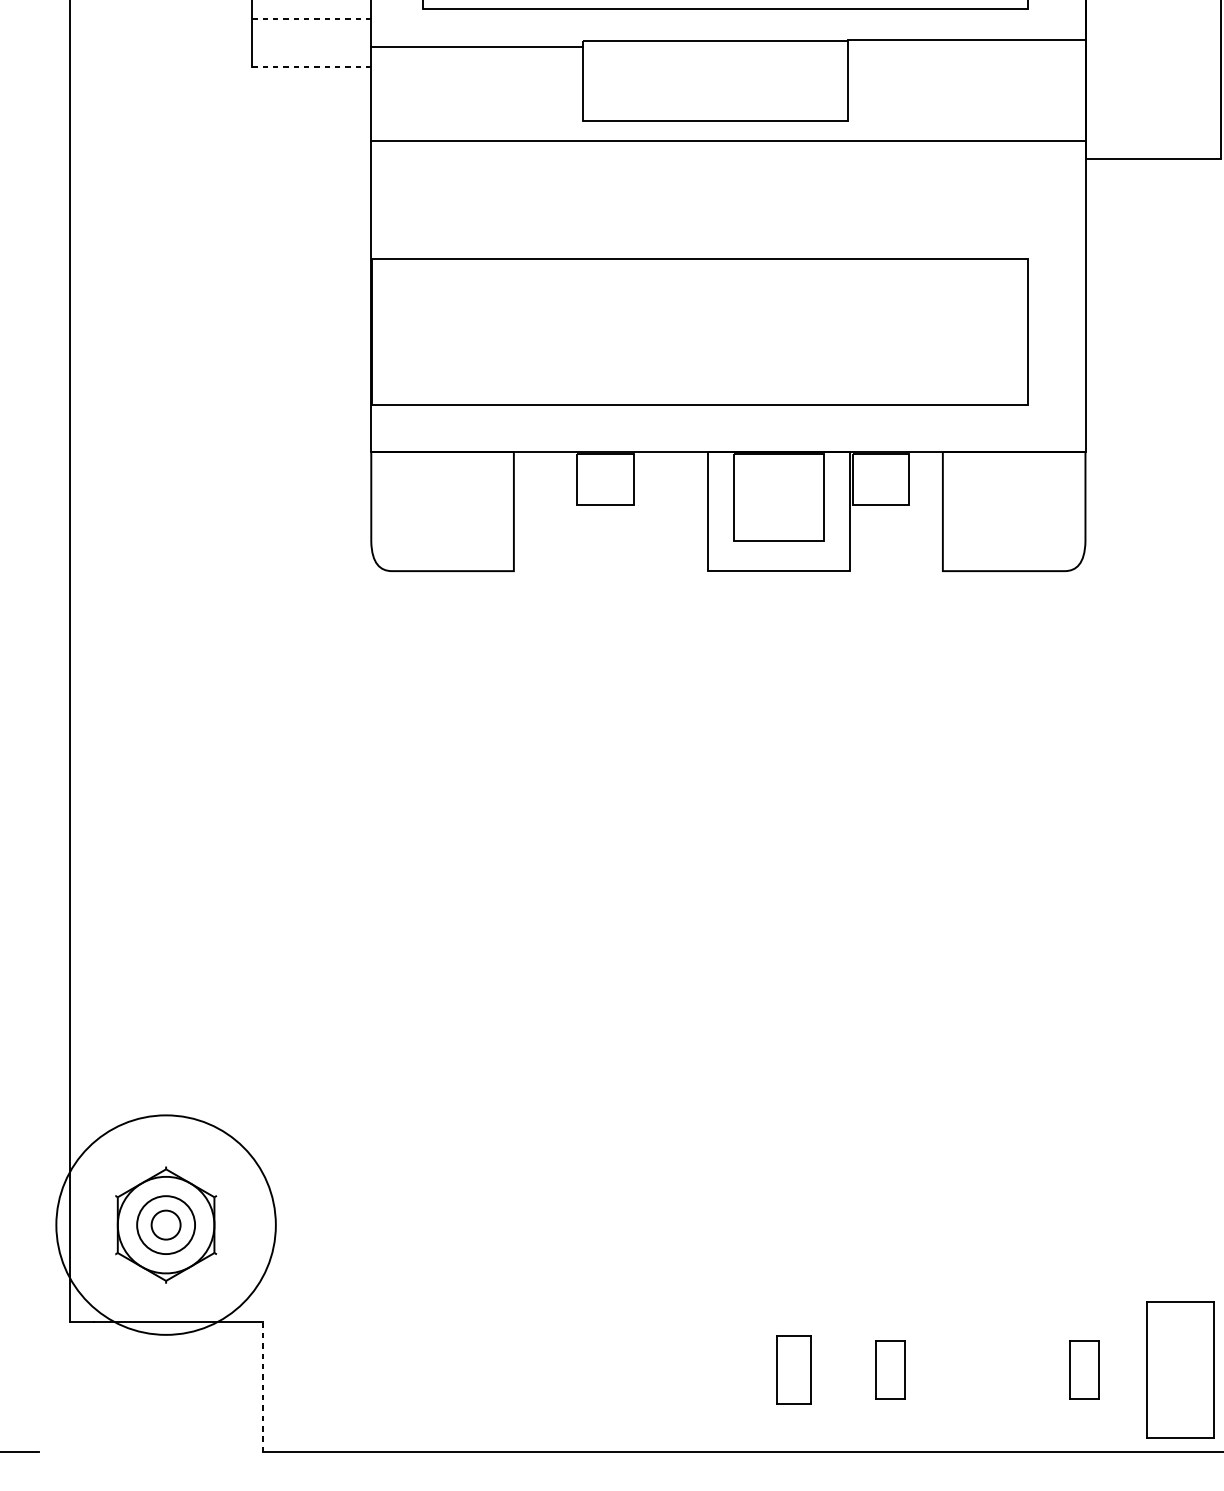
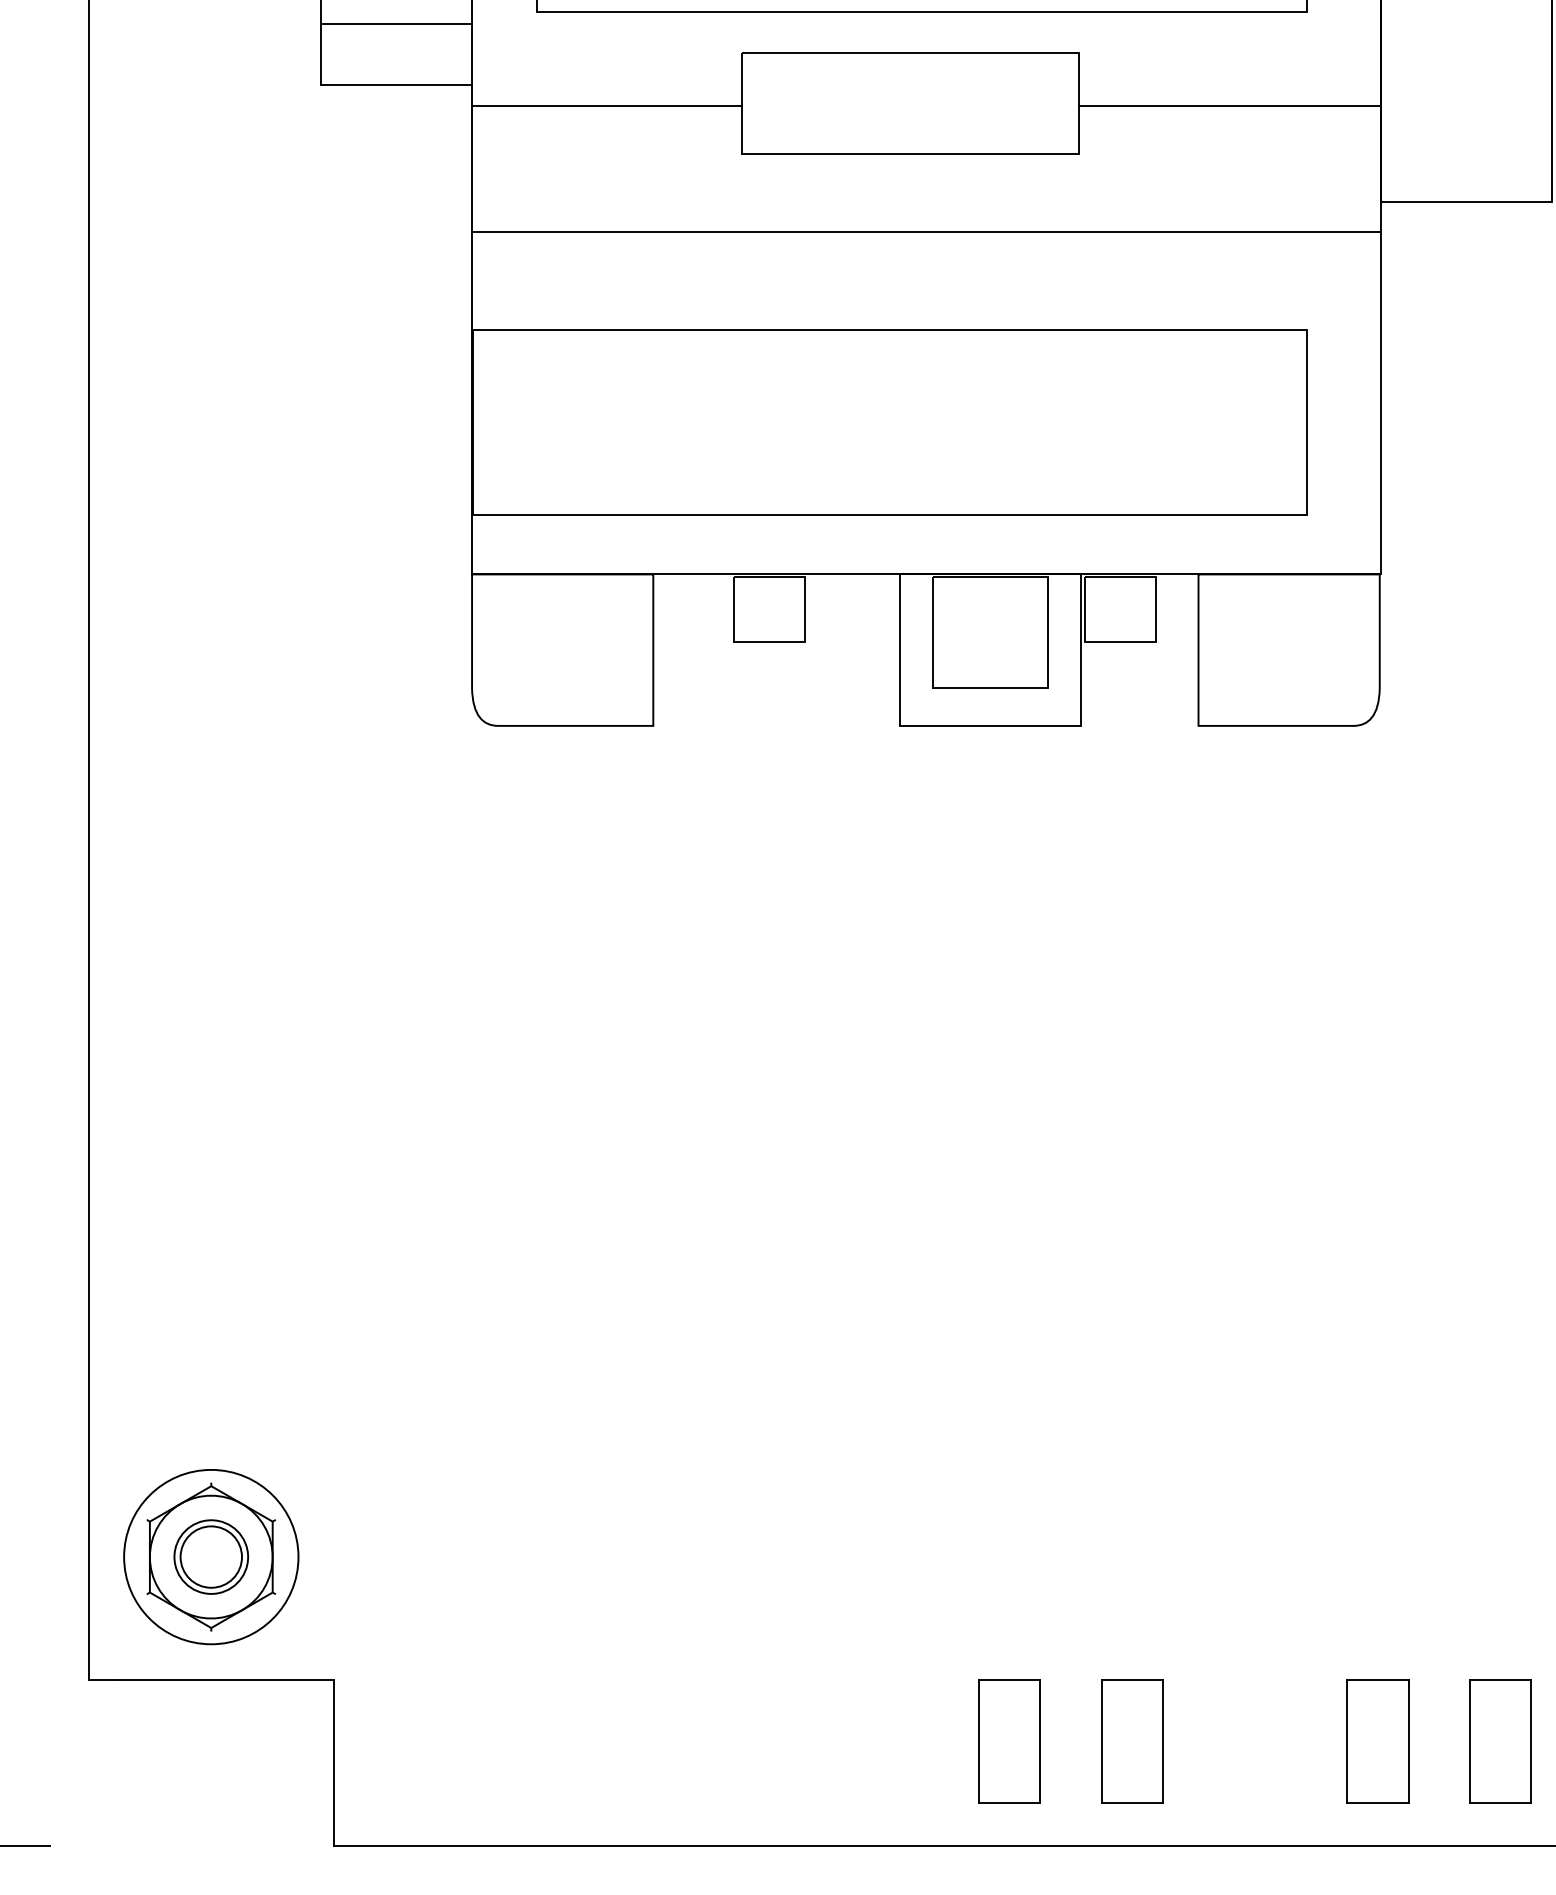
line: (311, 18) -> (396, 23), dashed -> solid
line: (966, 40) -> (1228, 106), moved
line: (477, 46) -> (606, 106), moved
line: (311, 67) -> (396, 85), dashed -> solid
line: (728, 140) -> (925, 231), moved
circle: (166, 1224) -> (211, 1556), size x0.62
circle: (166, 1224) -> (211, 1556), size x1.67
part: (794, 1370) -> (1009, 1741), size x1.43
part: (890, 1370) -> (1132, 1741), size x1.67
part: (1083, 1370) -> (1377, 1741), size x1.67
part: (1180, 1370) -> (1500, 1741), size x0.71
line: (263, 1386) -> (334, 1762), dashed -> solid

